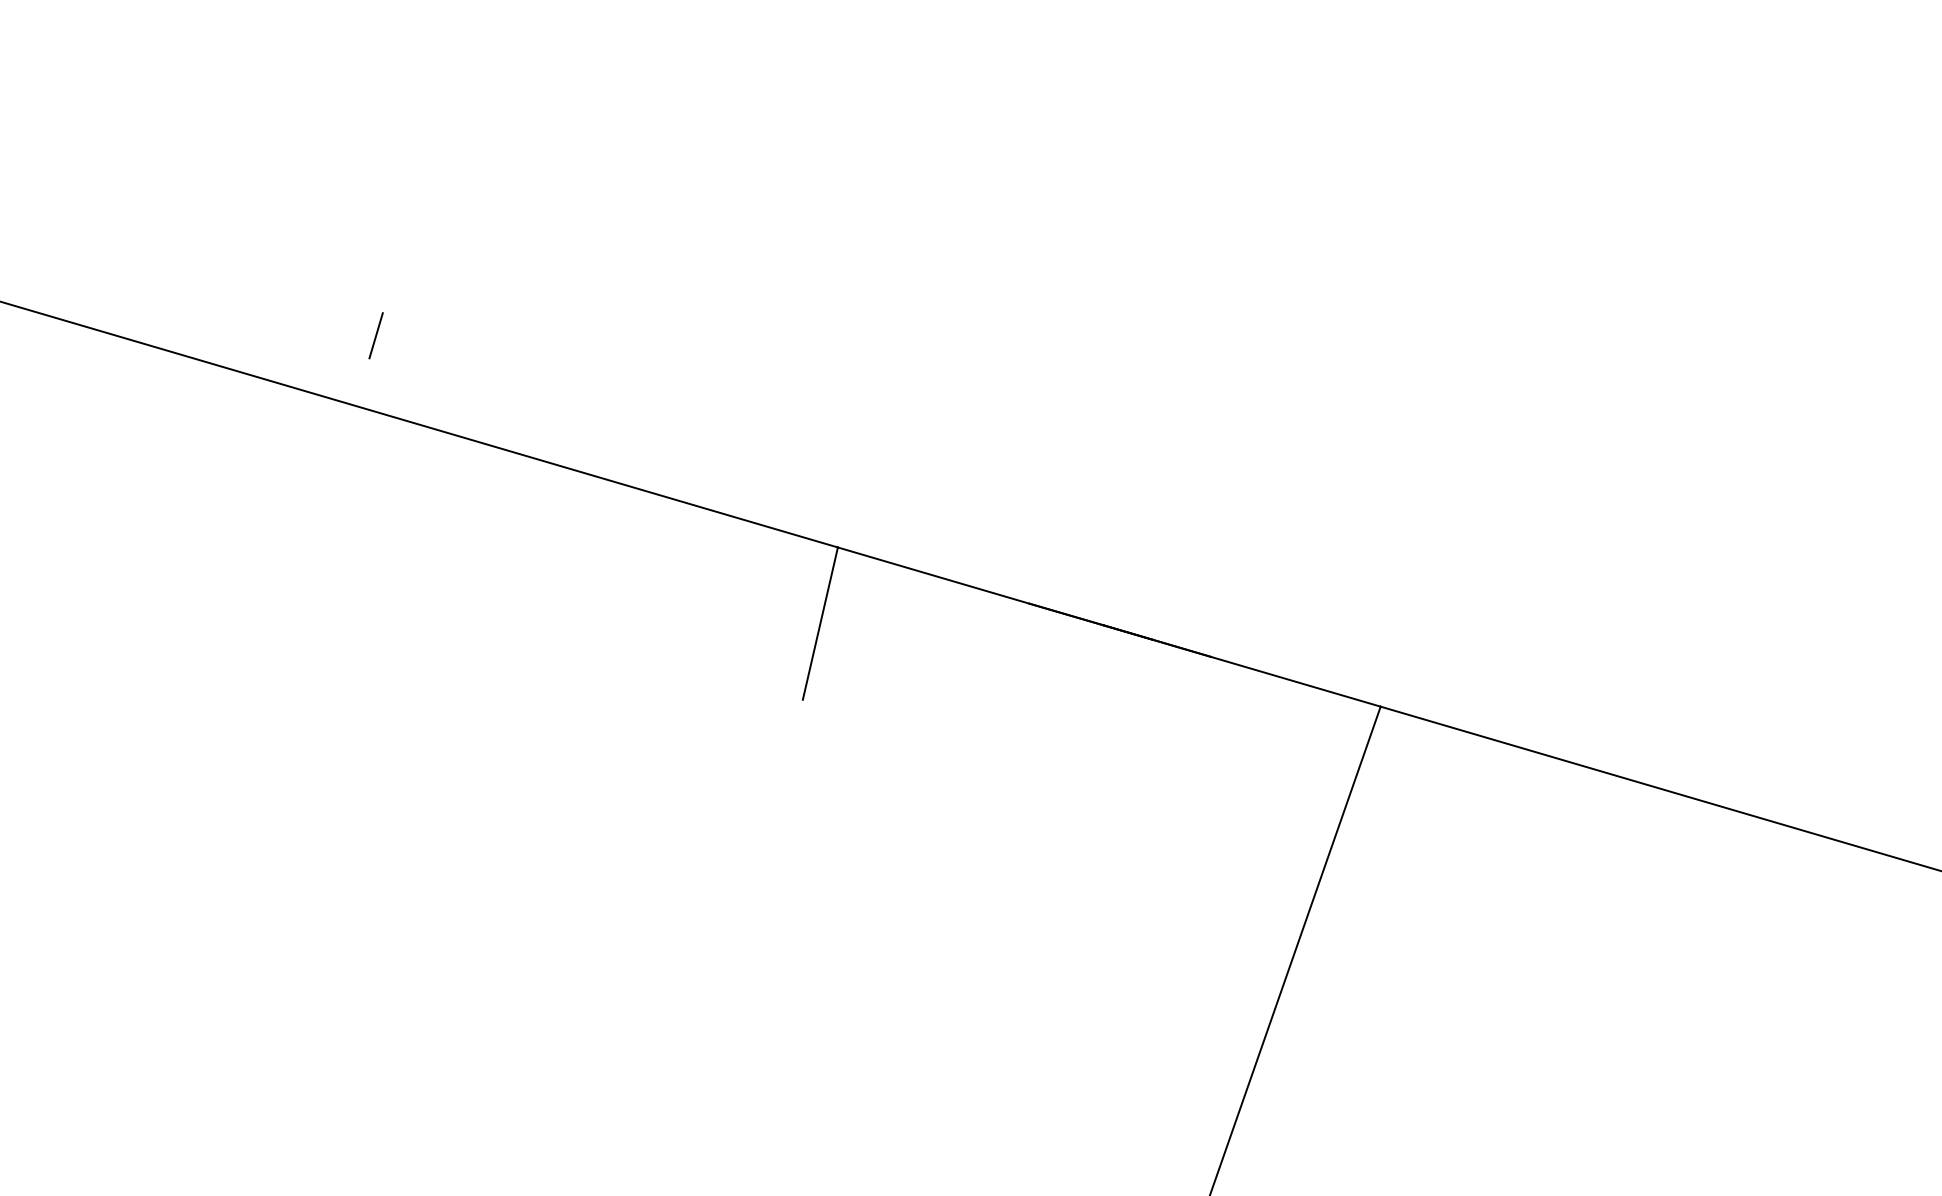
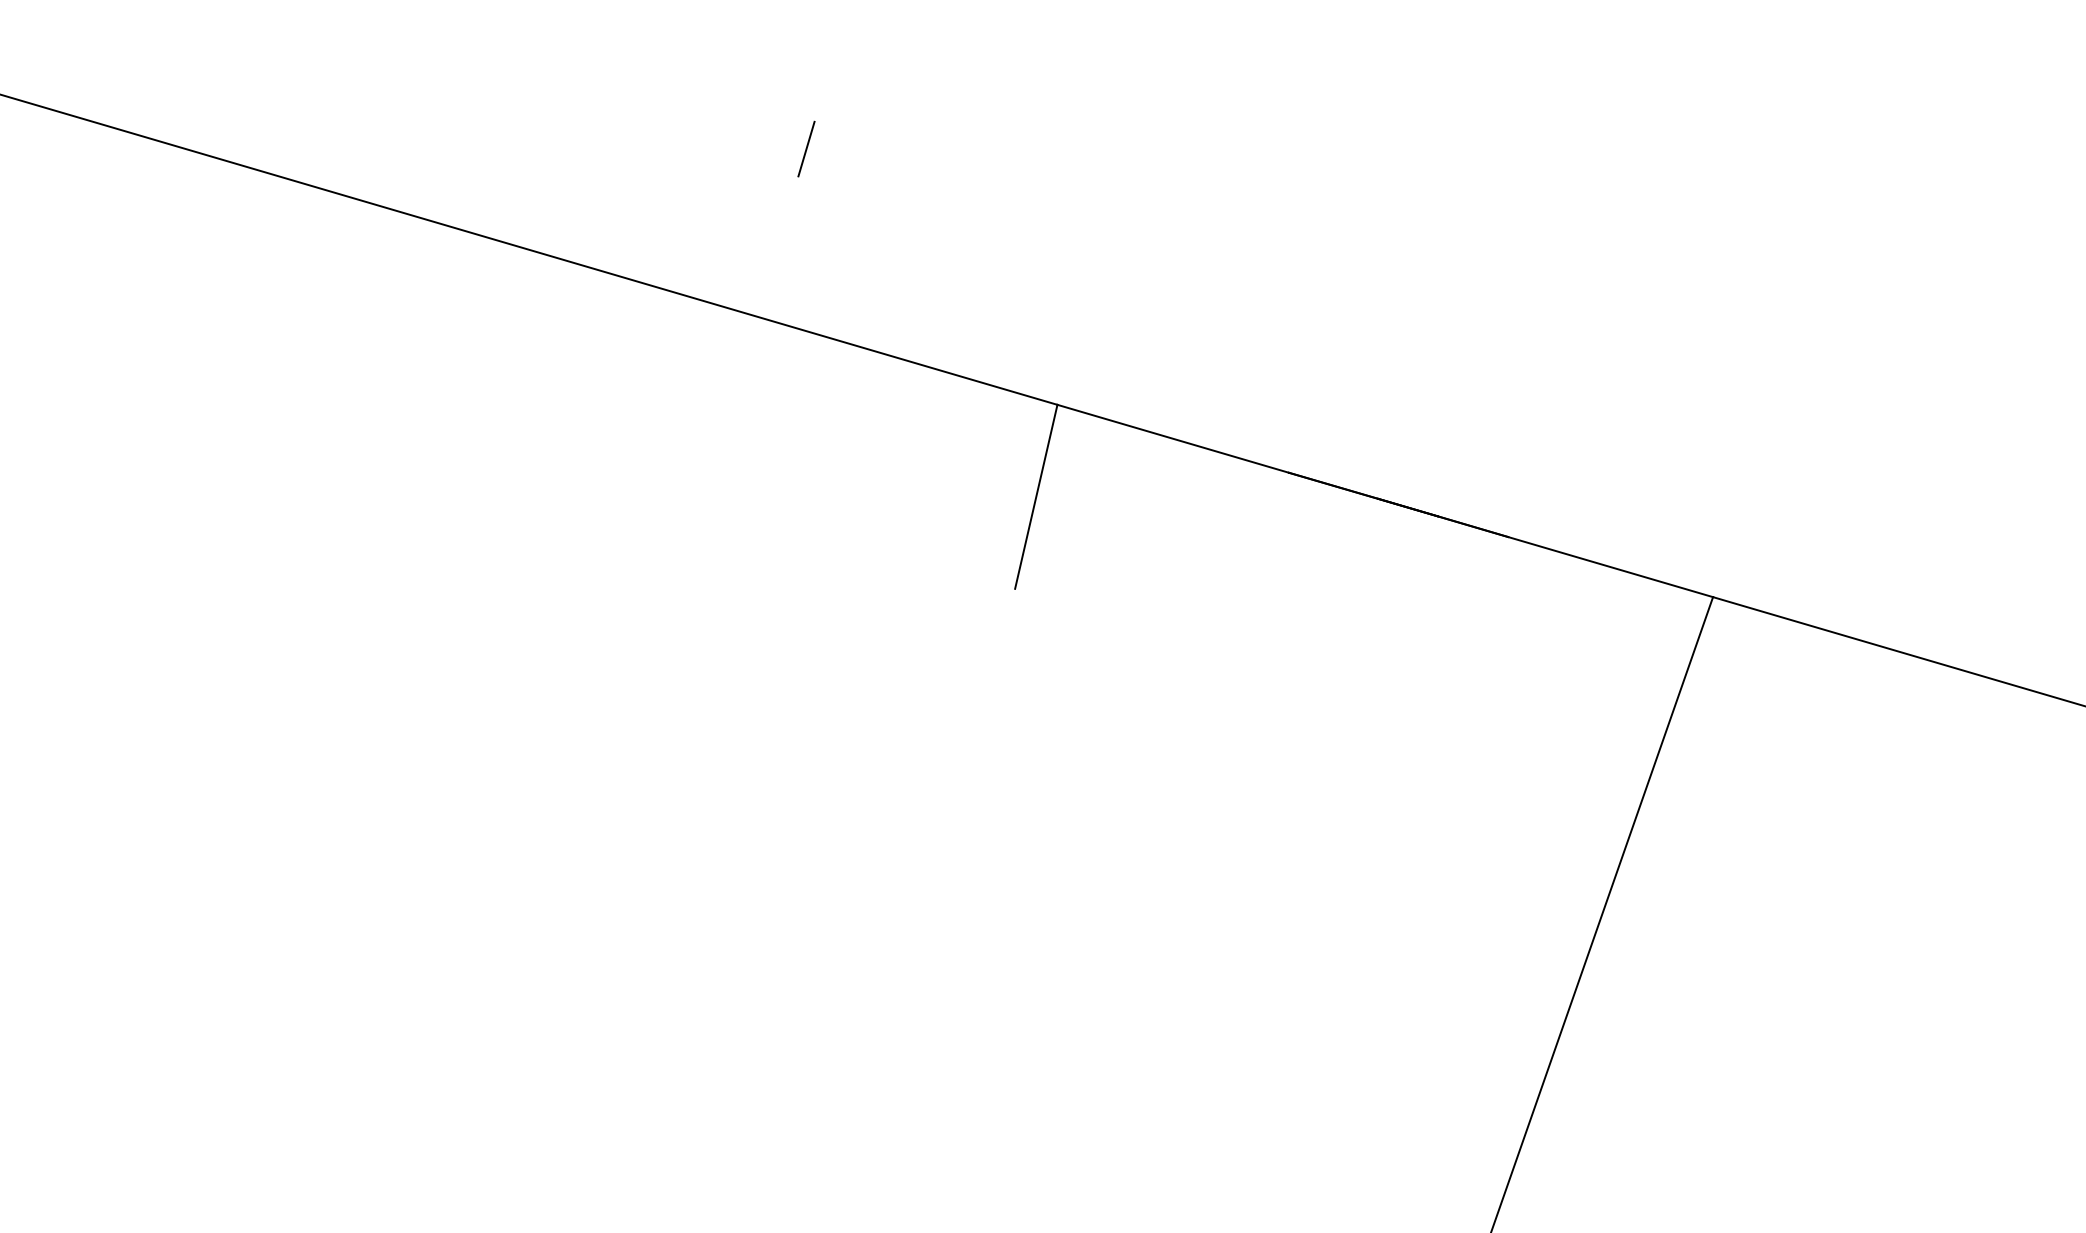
line: (375, 335) -> (805, 148), moved

